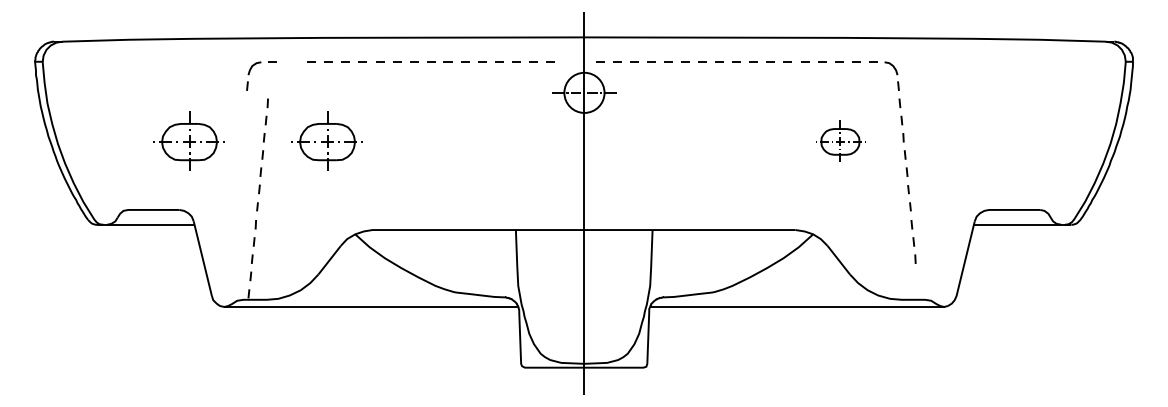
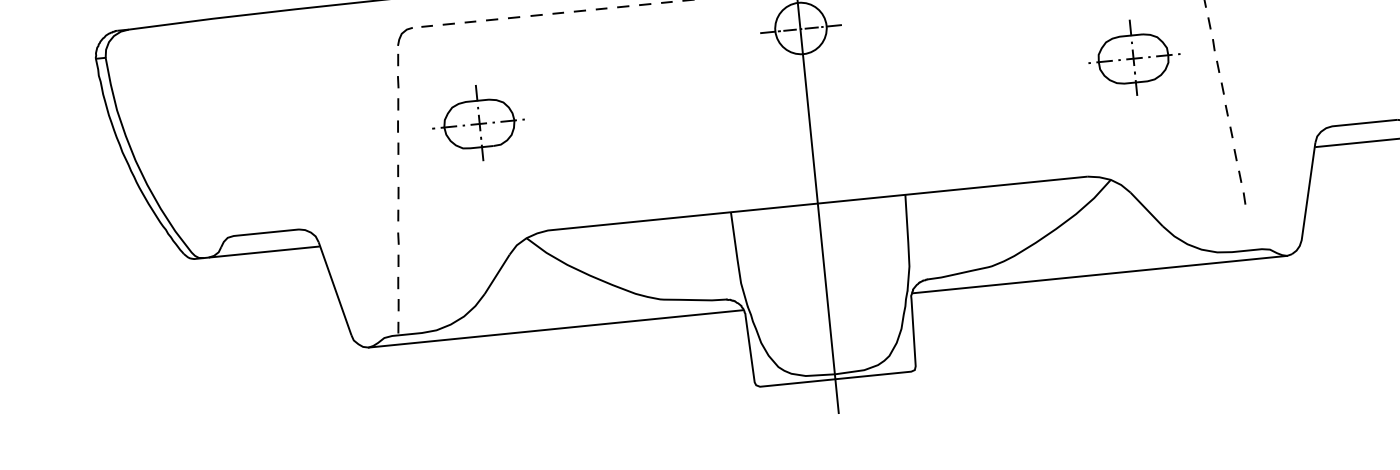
part: (250, 72) -> (400, 42), moved
part: (188, 140) -> (301, 139), removed
part: (840, 140) -> (1133, 56), size x1.43

